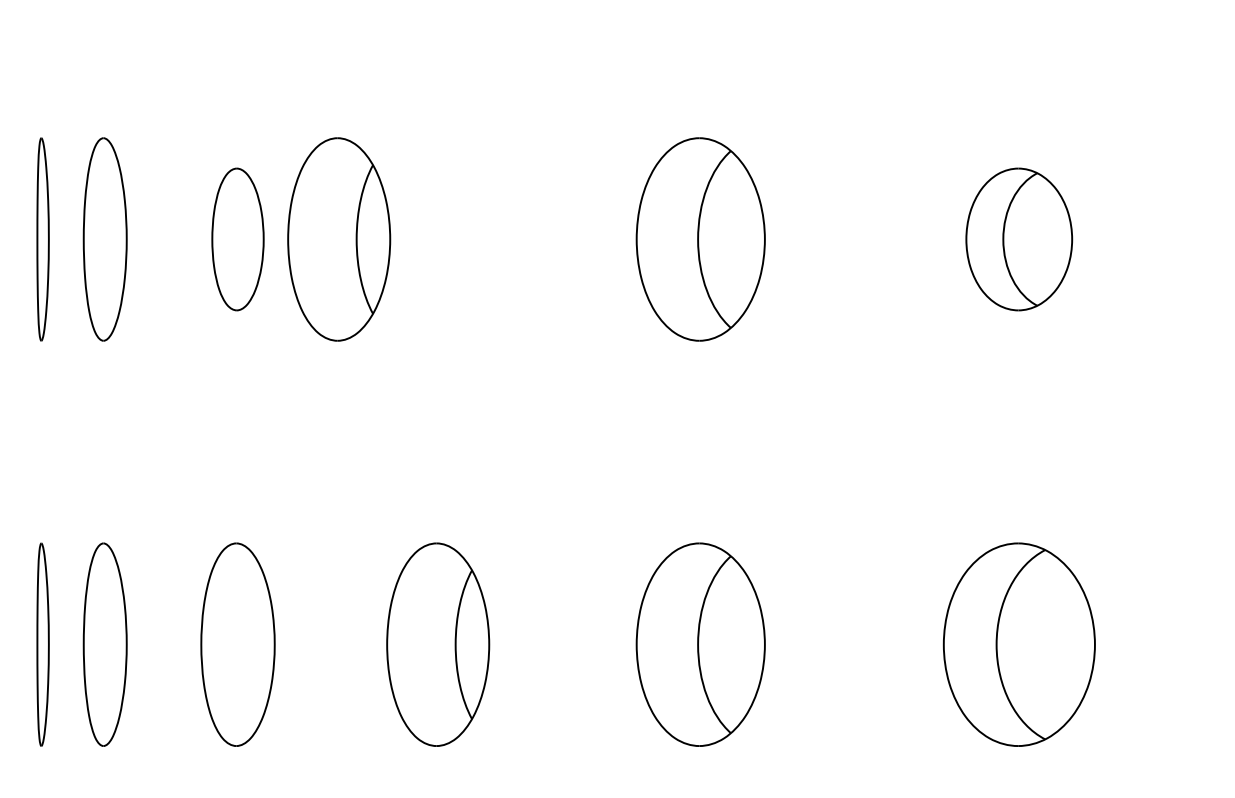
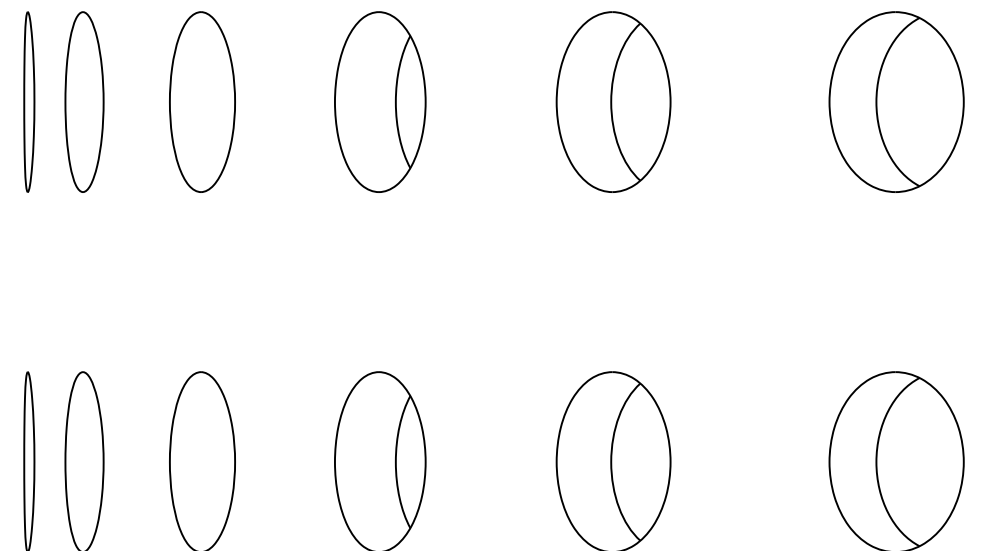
part: (237, 239) -> (202, 102), size x1.43
part: (339, 239) -> (380, 102), moved
part: (1018, 239) -> (895, 102), size x1.43

